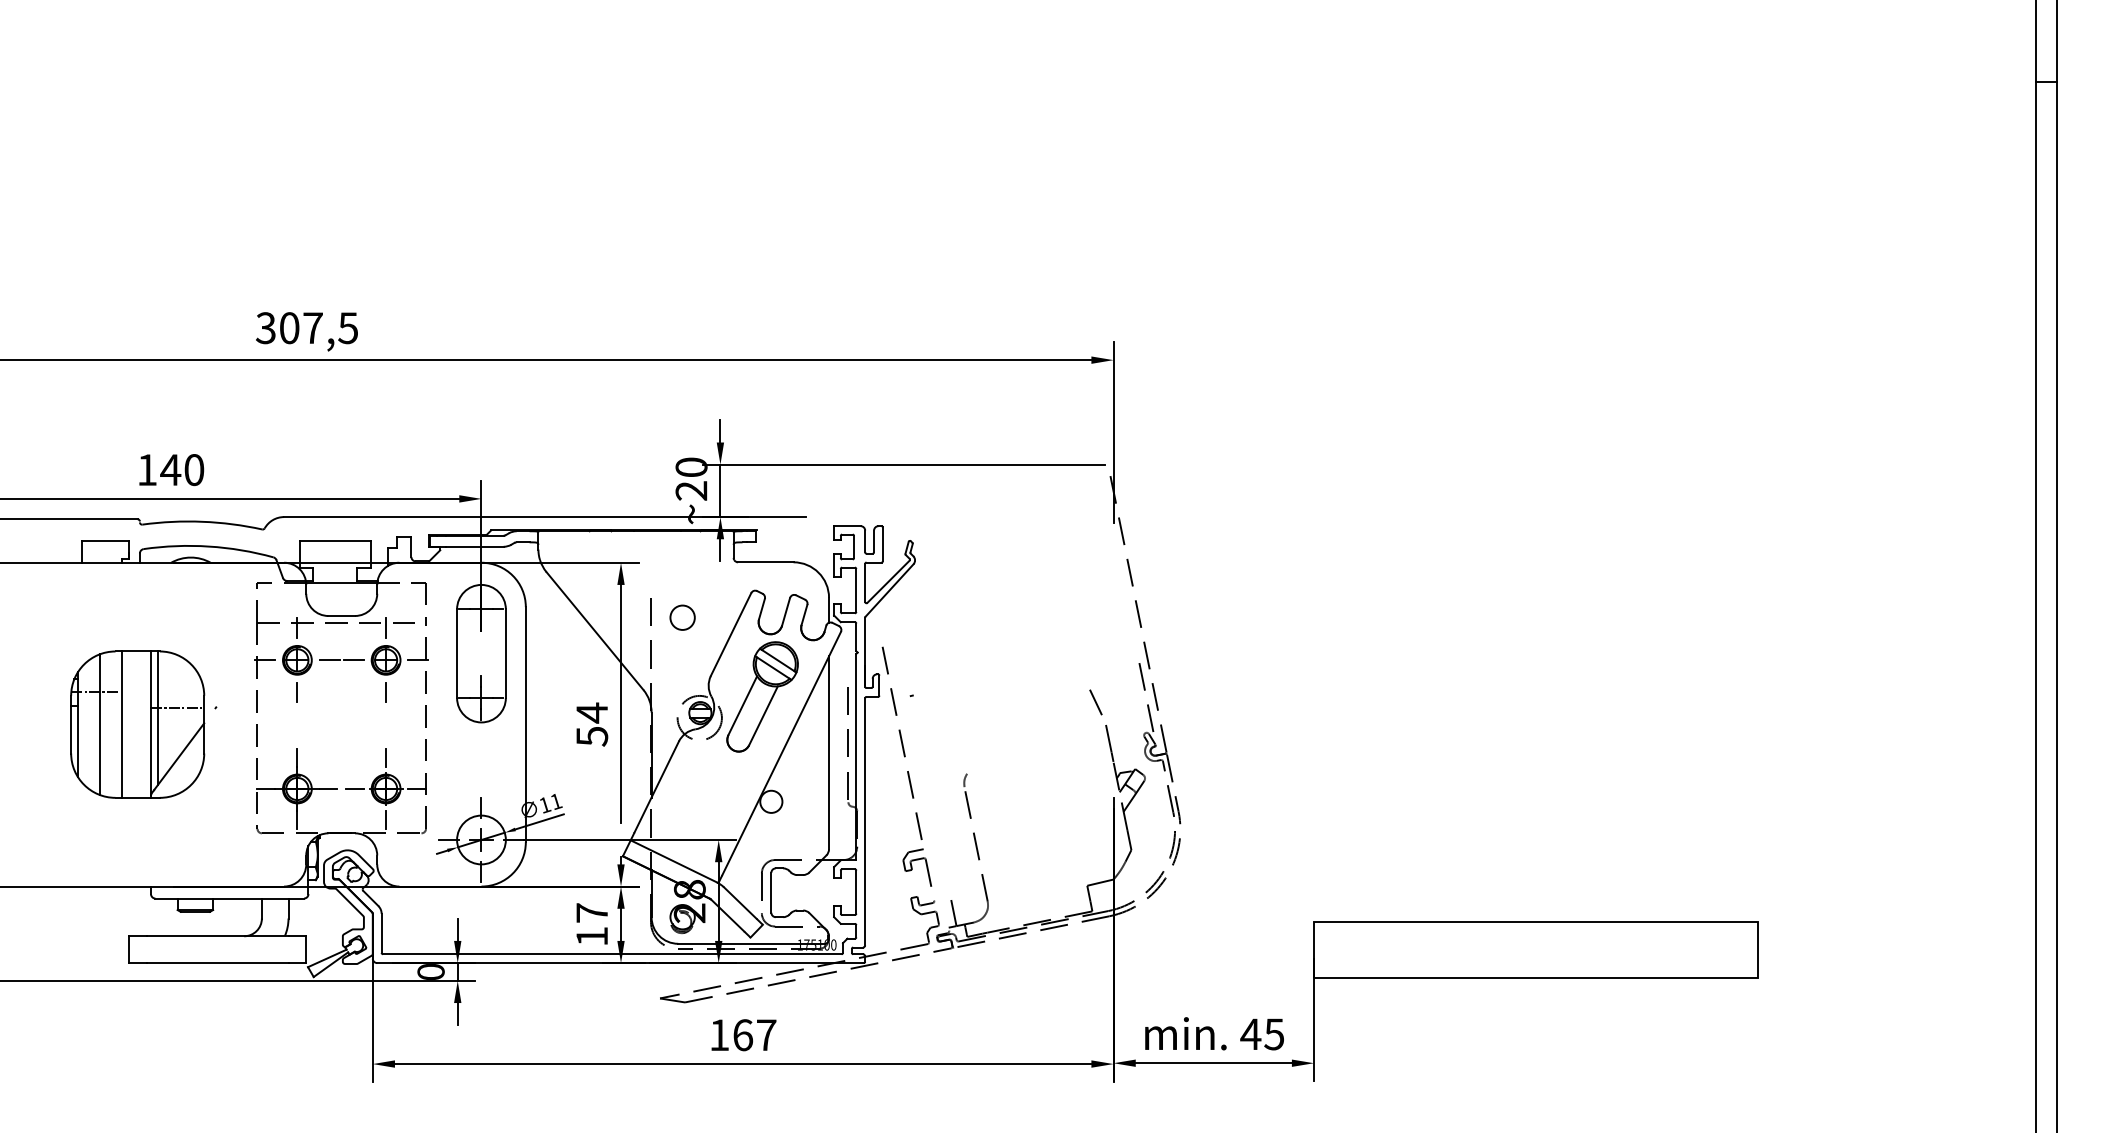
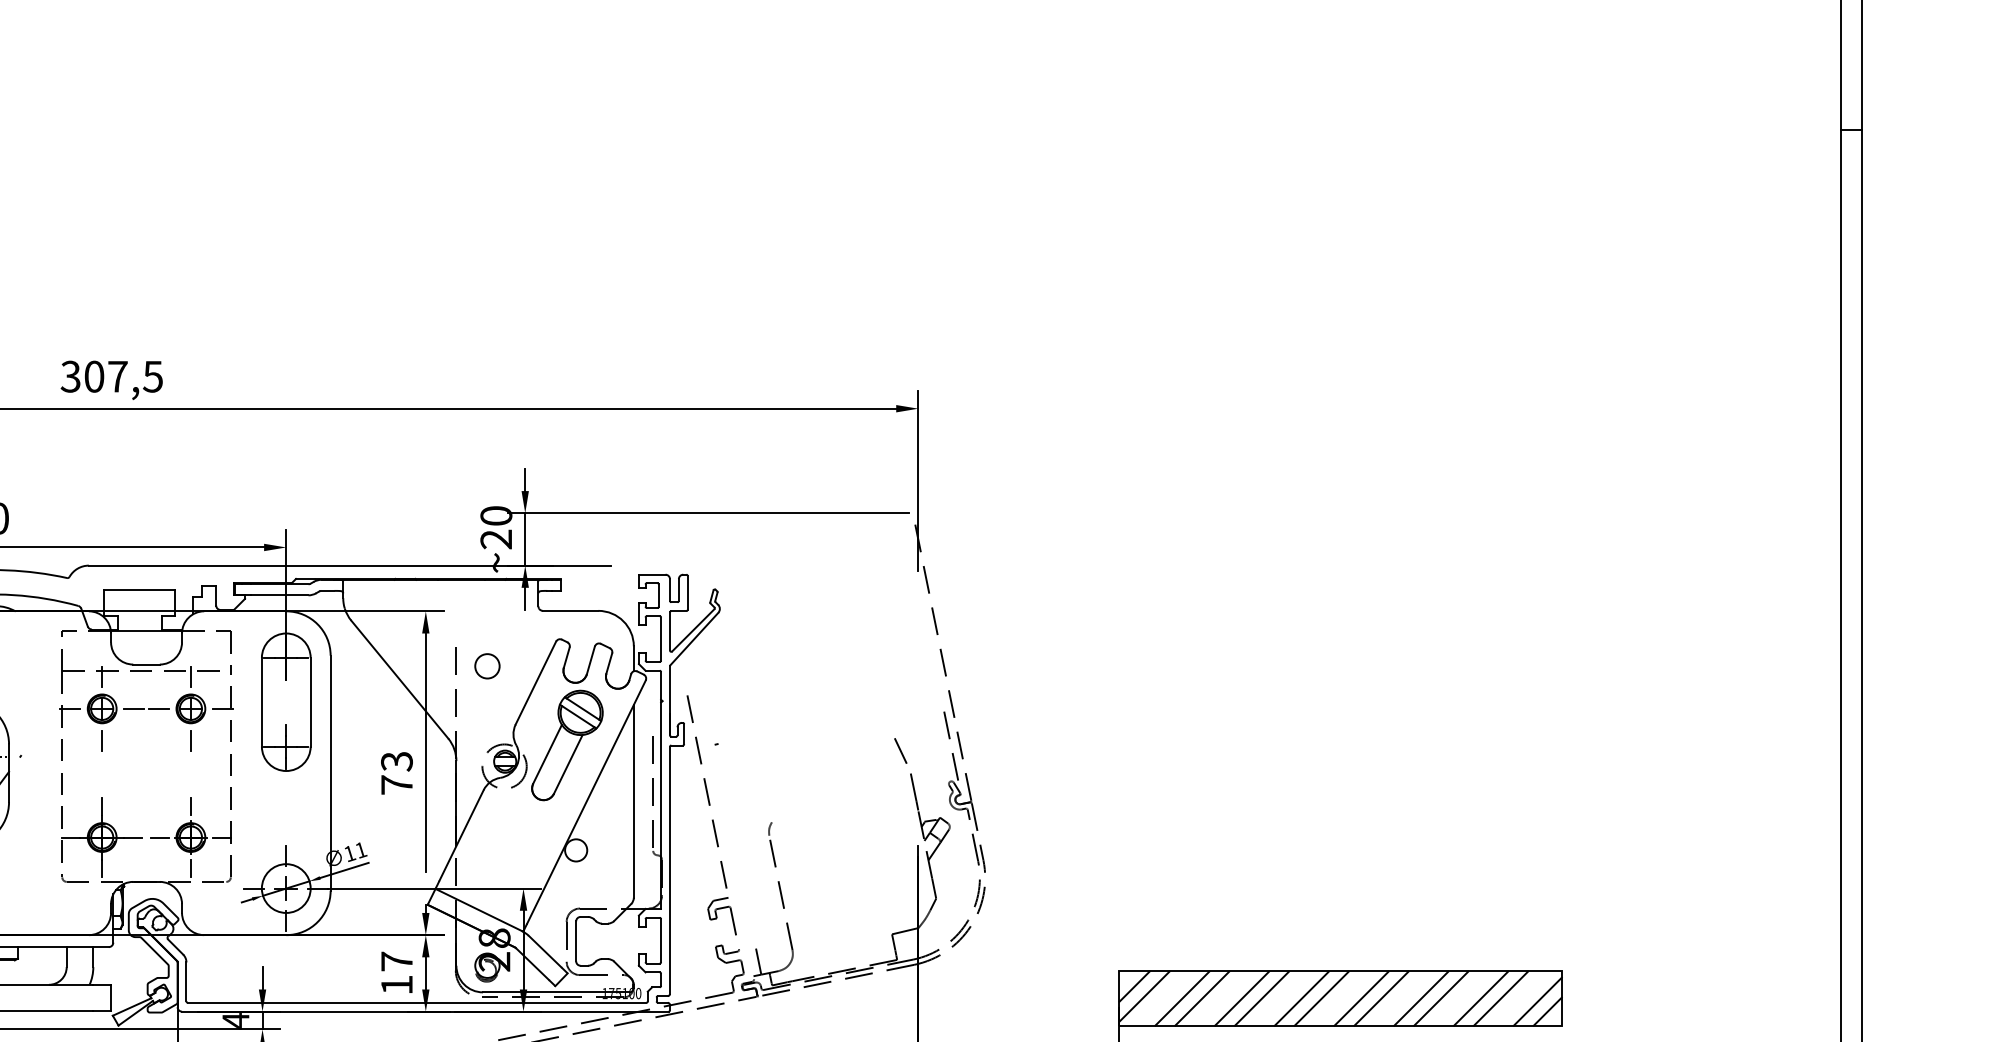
text: (592, 724) -> (397, 773), 54 -> 73
hatch: (1535, 949) -> (1340, 998), added
text: (430, 971) -> (235, 1020), 0 -> 4

